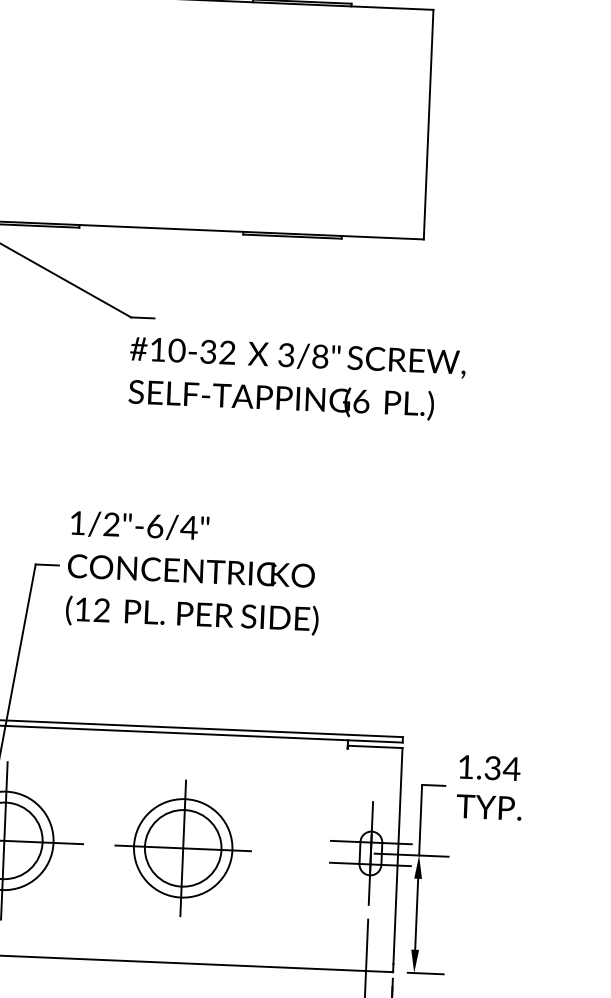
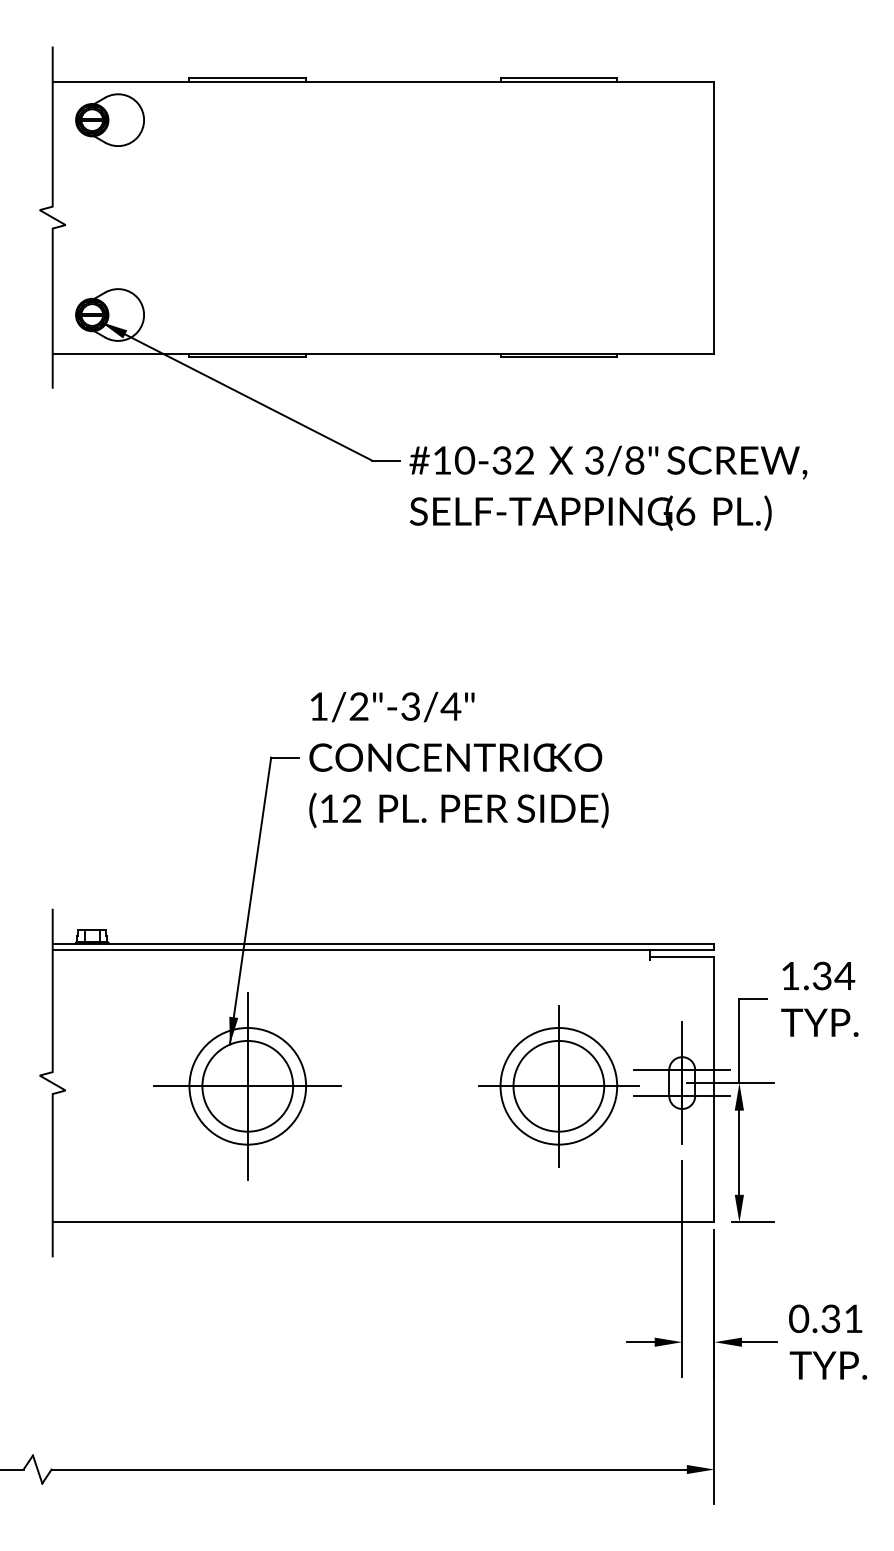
text: (297, 378) -> (608, 487), moved
text: (155, 526) -> (410, 706), 1/2"-6/4" -> 1/2"-3/4"
part: (182, 848) -> (558, 1086), moved

